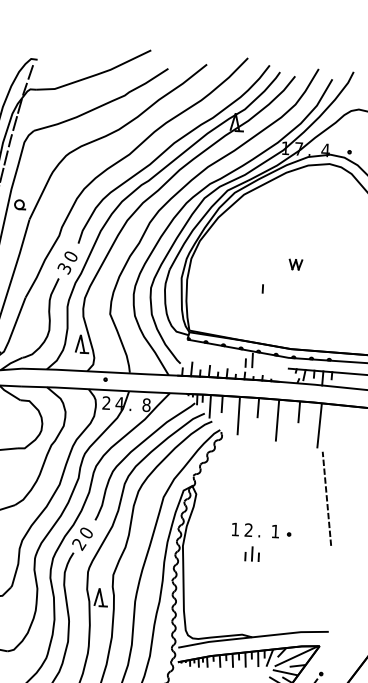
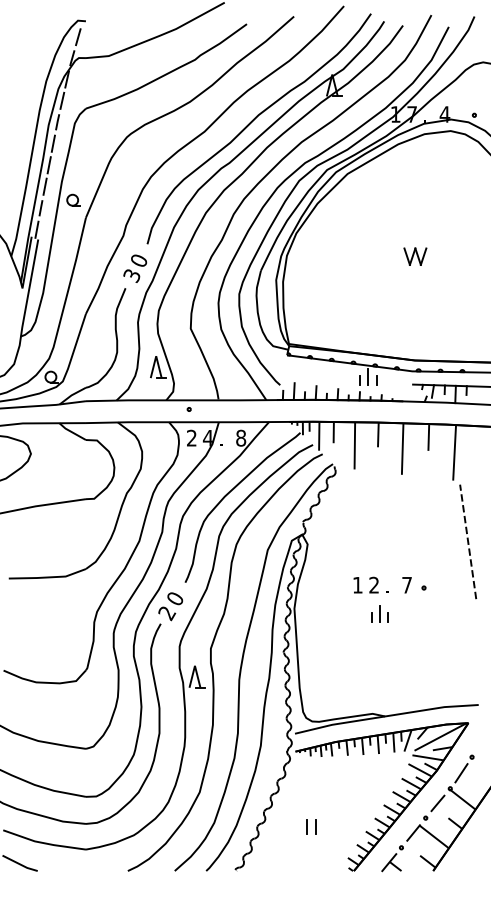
part: (295, 264) -> (415, 256), size x1.43
line: (262, 289) -> (376, 380), moved
text: (275, 531) -> (406, 585), 1 -> 7

